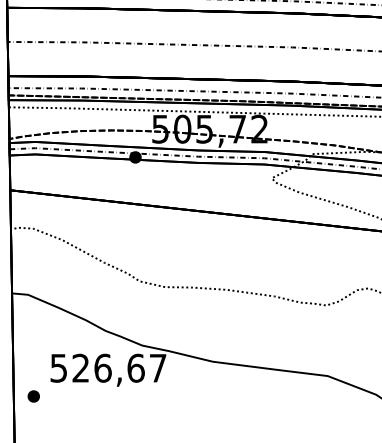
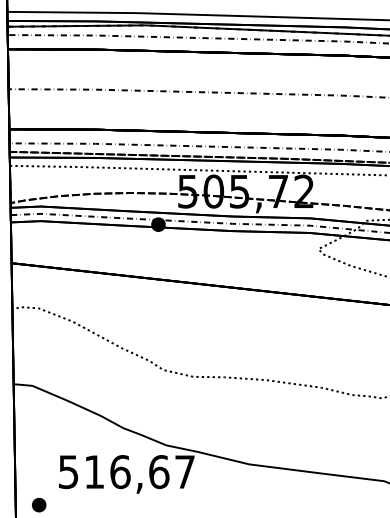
text: (80, 367) -> (93, 471), 526,67 -> 516,67

